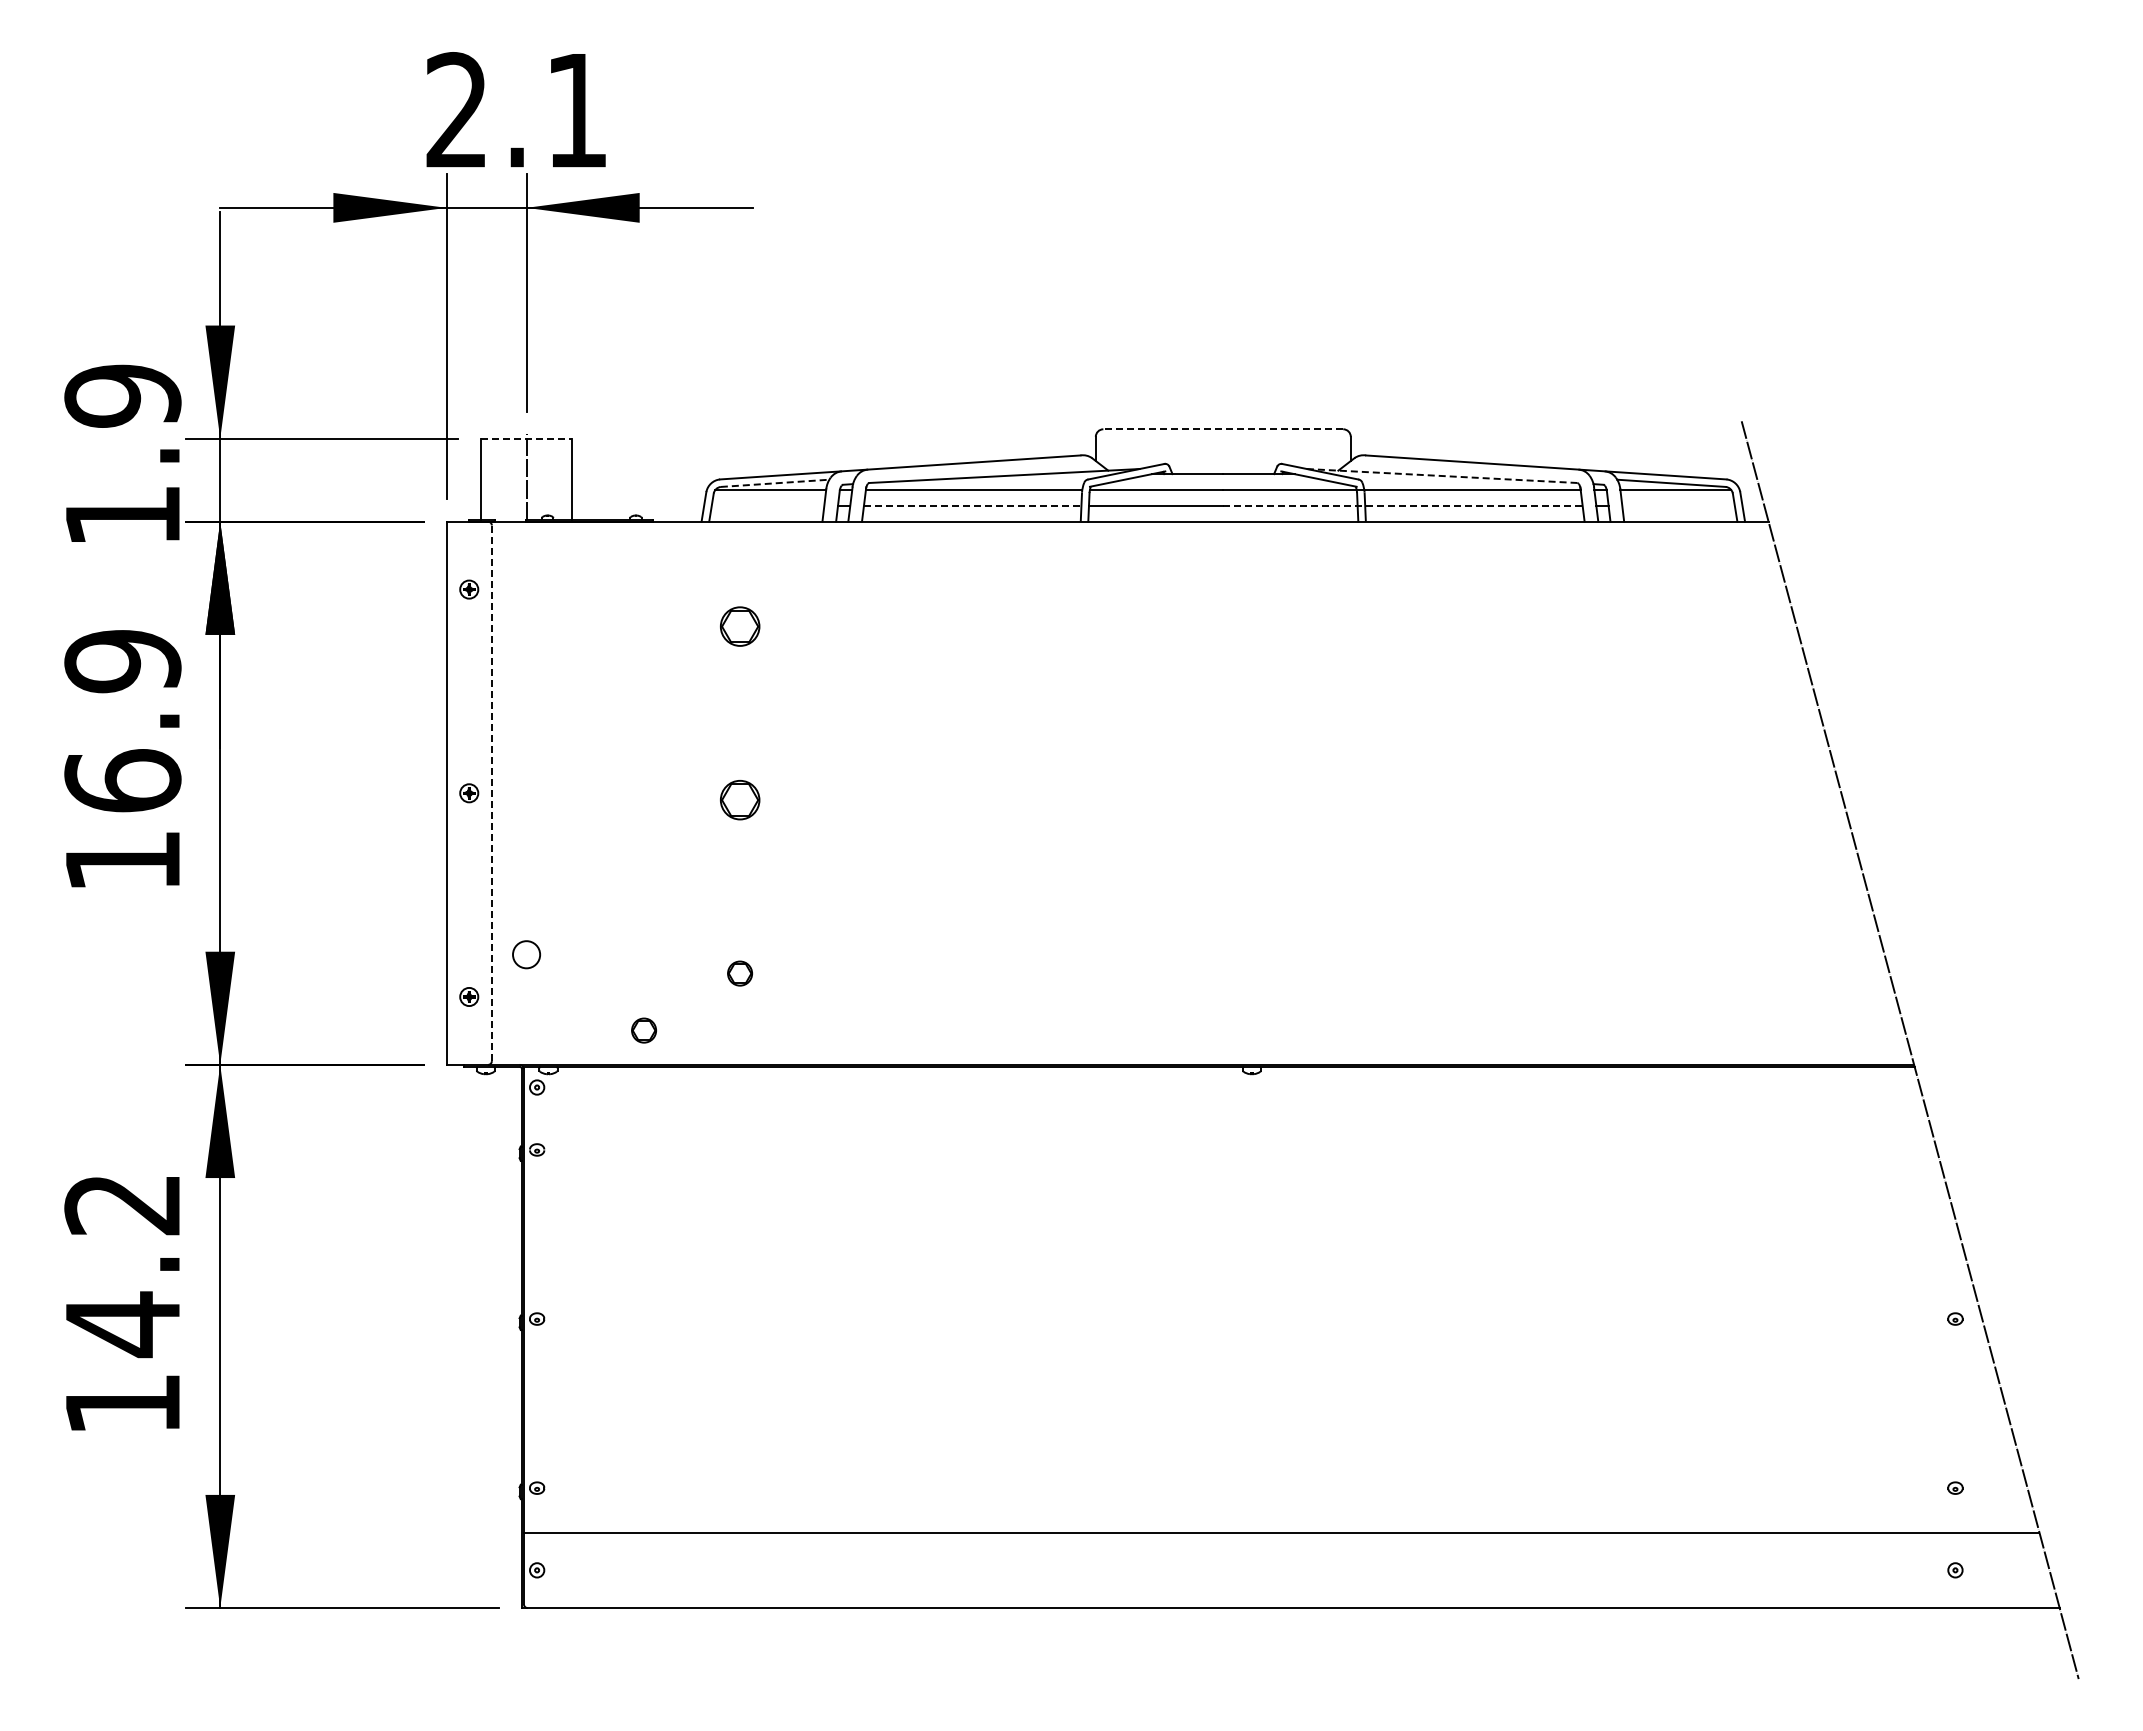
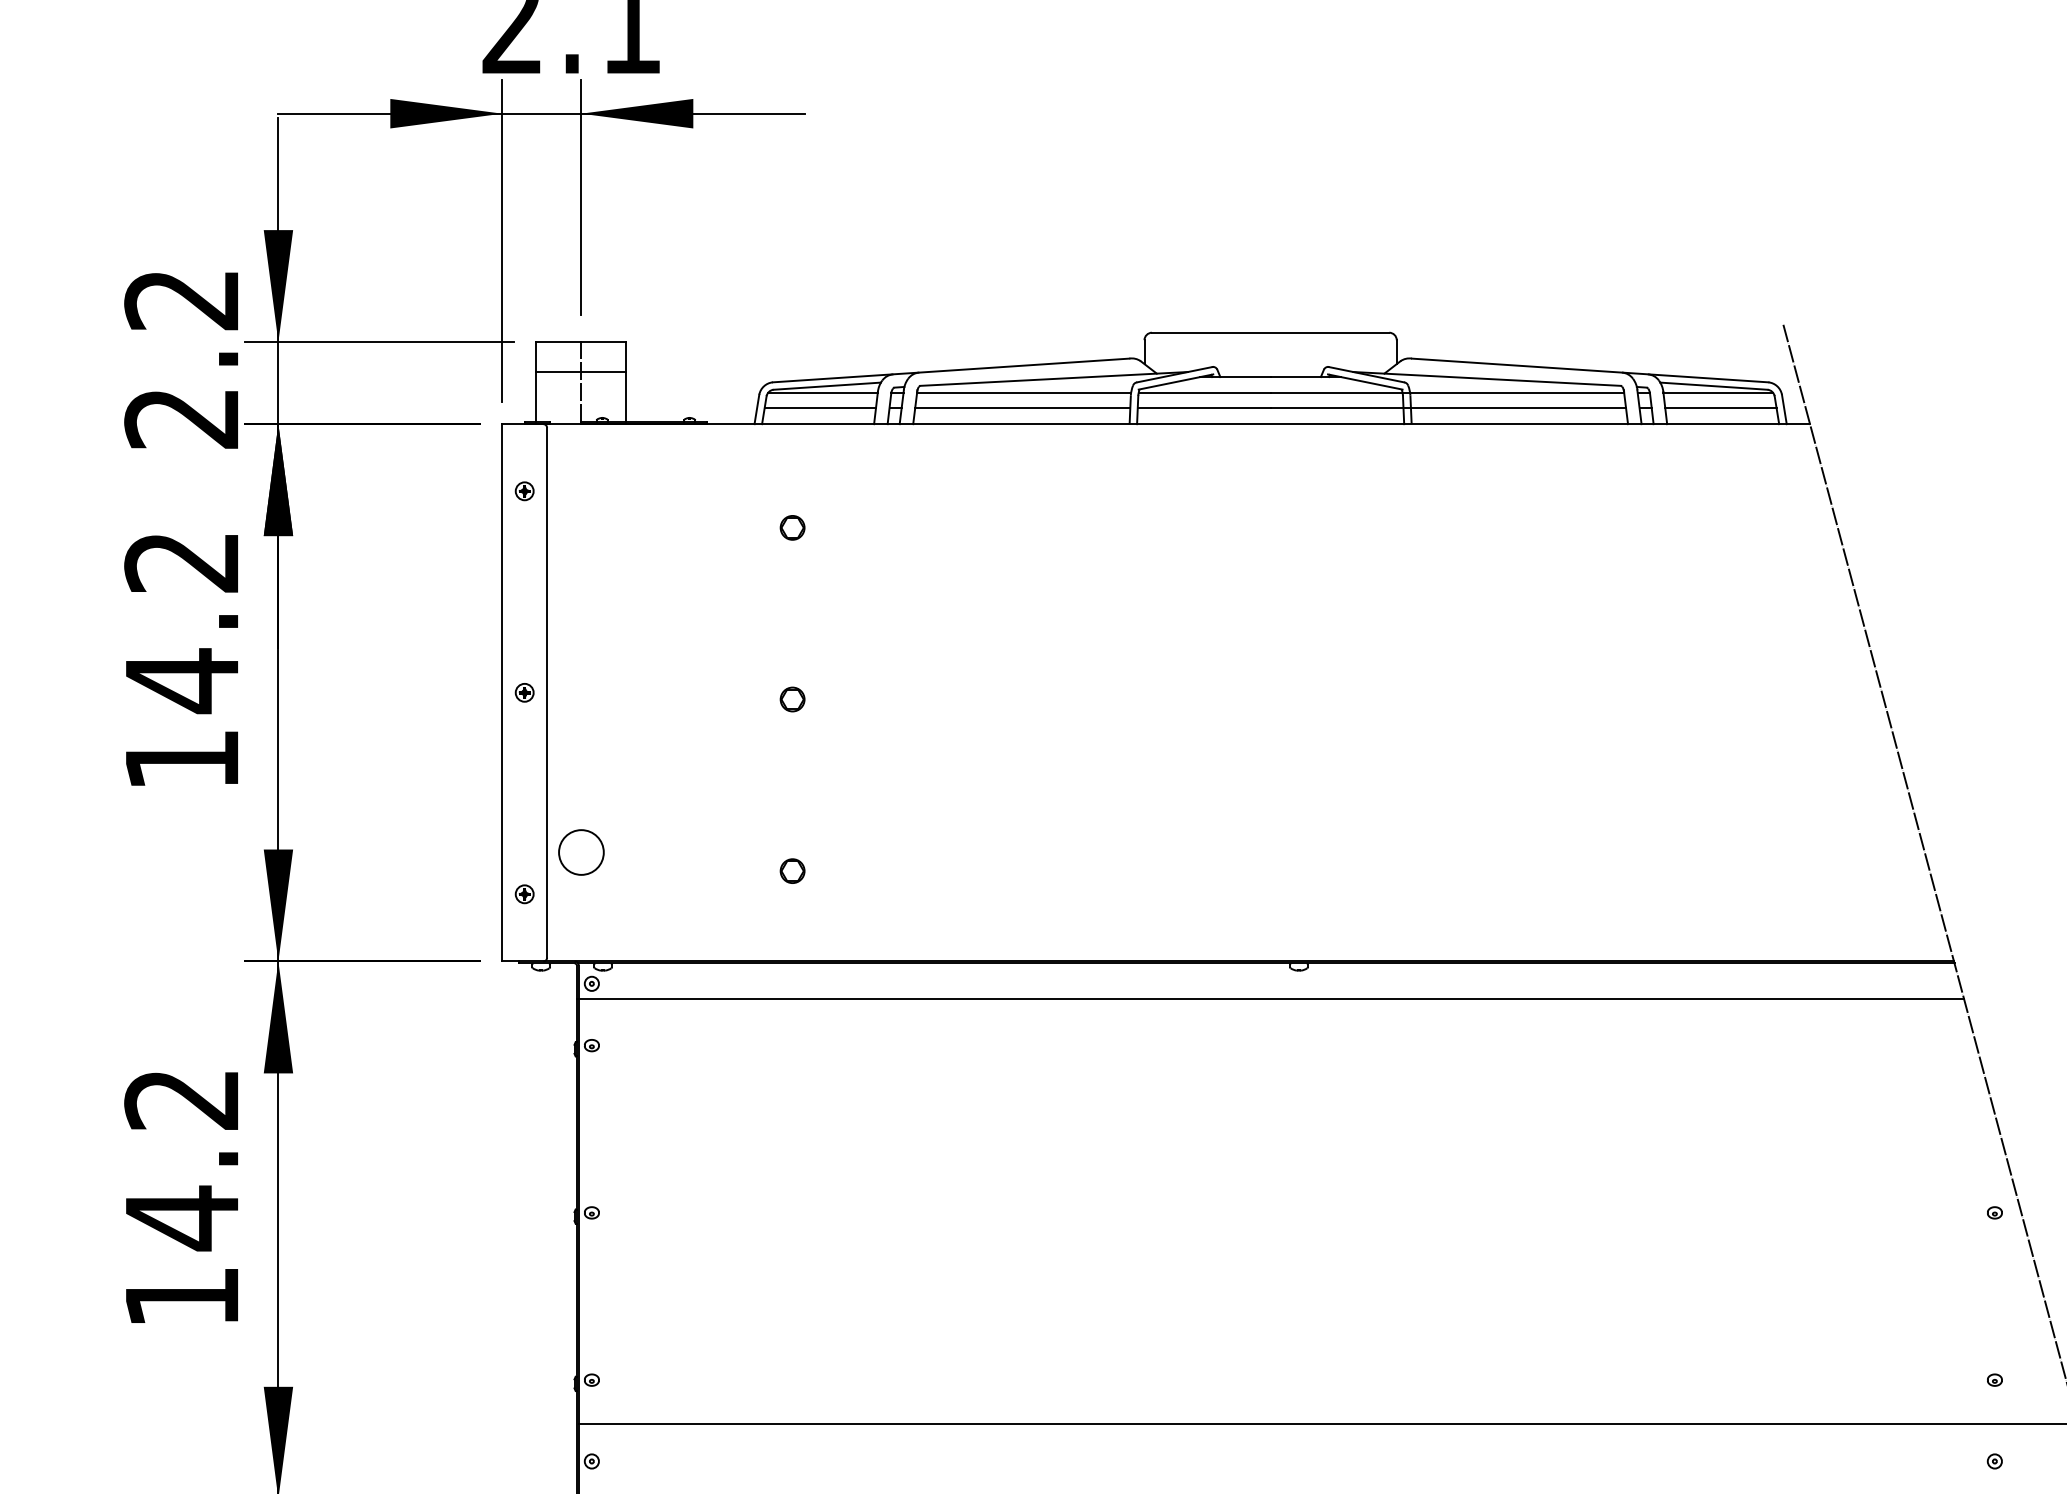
line: (1223, 429) -> (1270, 332), dashed -> solid
line: (527, 438) -> (582, 341), dashed -> solid
text: (122, 455) -> (181, 358), 1.9 -> 2.2
line: (526, 468) -> (581, 371), added
line: (1442, 476) -> (1487, 379), dashed -> solid
line: (775, 483) -> (827, 386), dashed -> solid
line: (767, 505) -> (819, 408), added
line: (972, 505) -> (1022, 408), dashed -> solid
line: (1402, 505) -> (1447, 408), dashed -> solid
line: (1678, 505) -> (1720, 408), added
part: (739, 626) -> (792, 527), size x0.62
text: (122, 722) -> (181, 622), 16.9 -> 14.2
line: (491, 793) -> (546, 693), dashed -> solid
part: (739, 799) -> (792, 698), size x0.62
circle: (526, 954) -> (581, 852), size x1.67
part: (643, 1030) -> (697, 927), removed
line: (1223, 1102) -> (1270, 998), added

